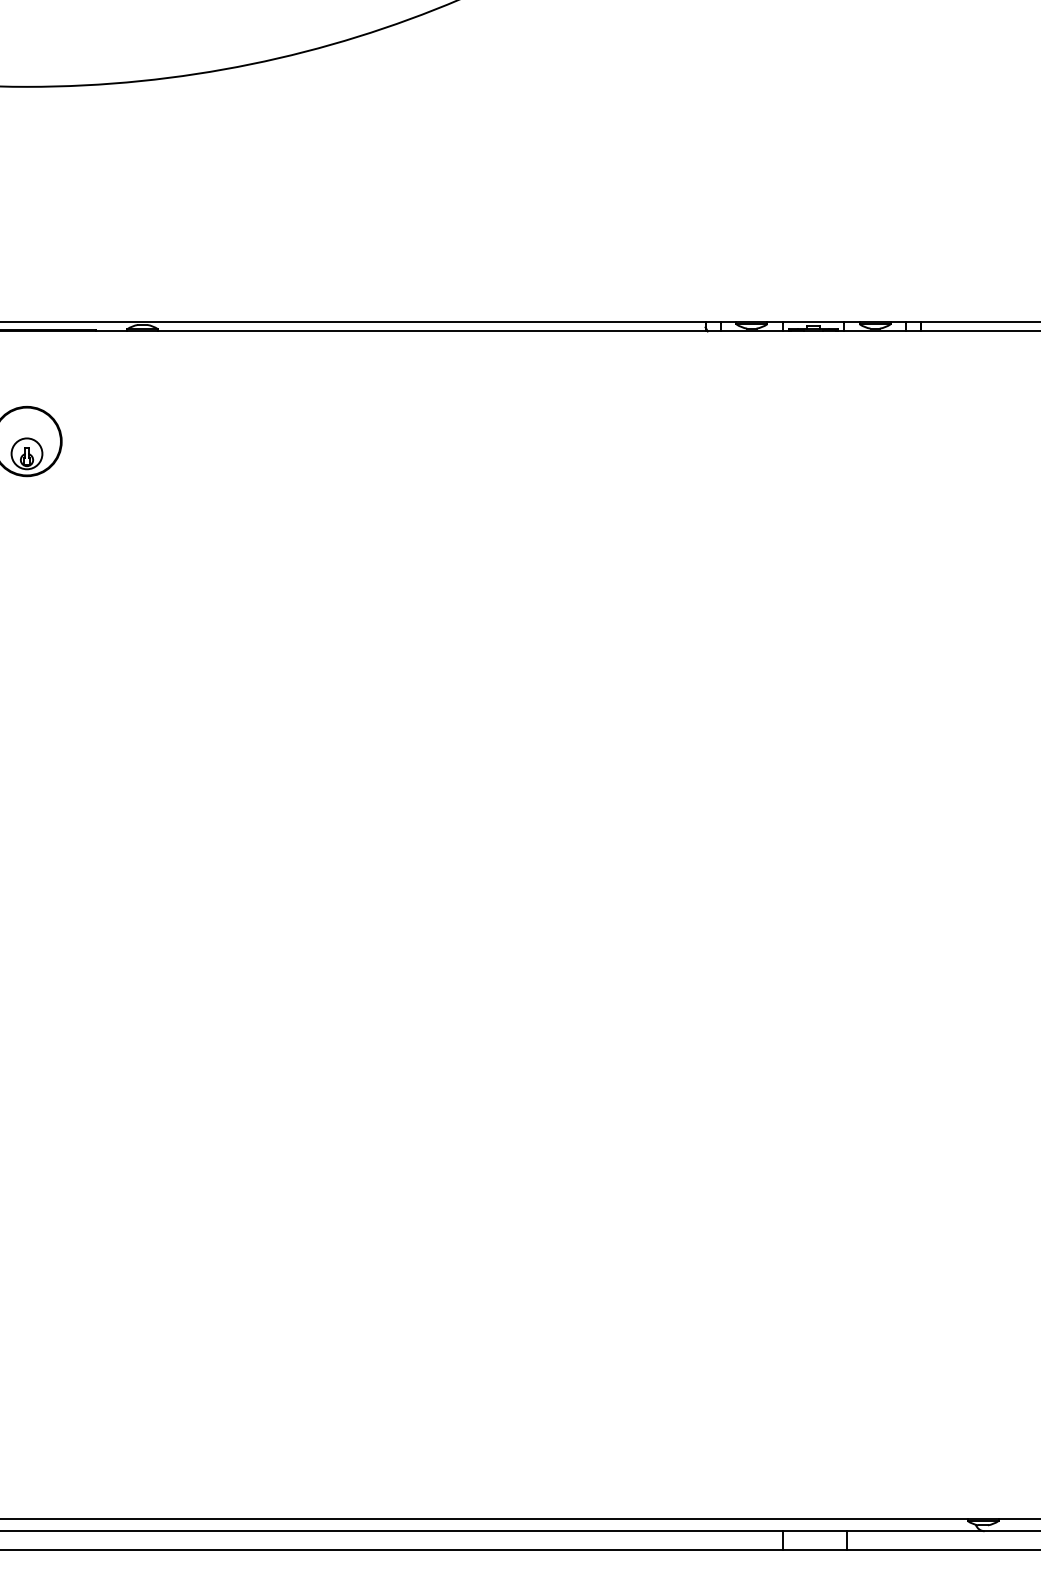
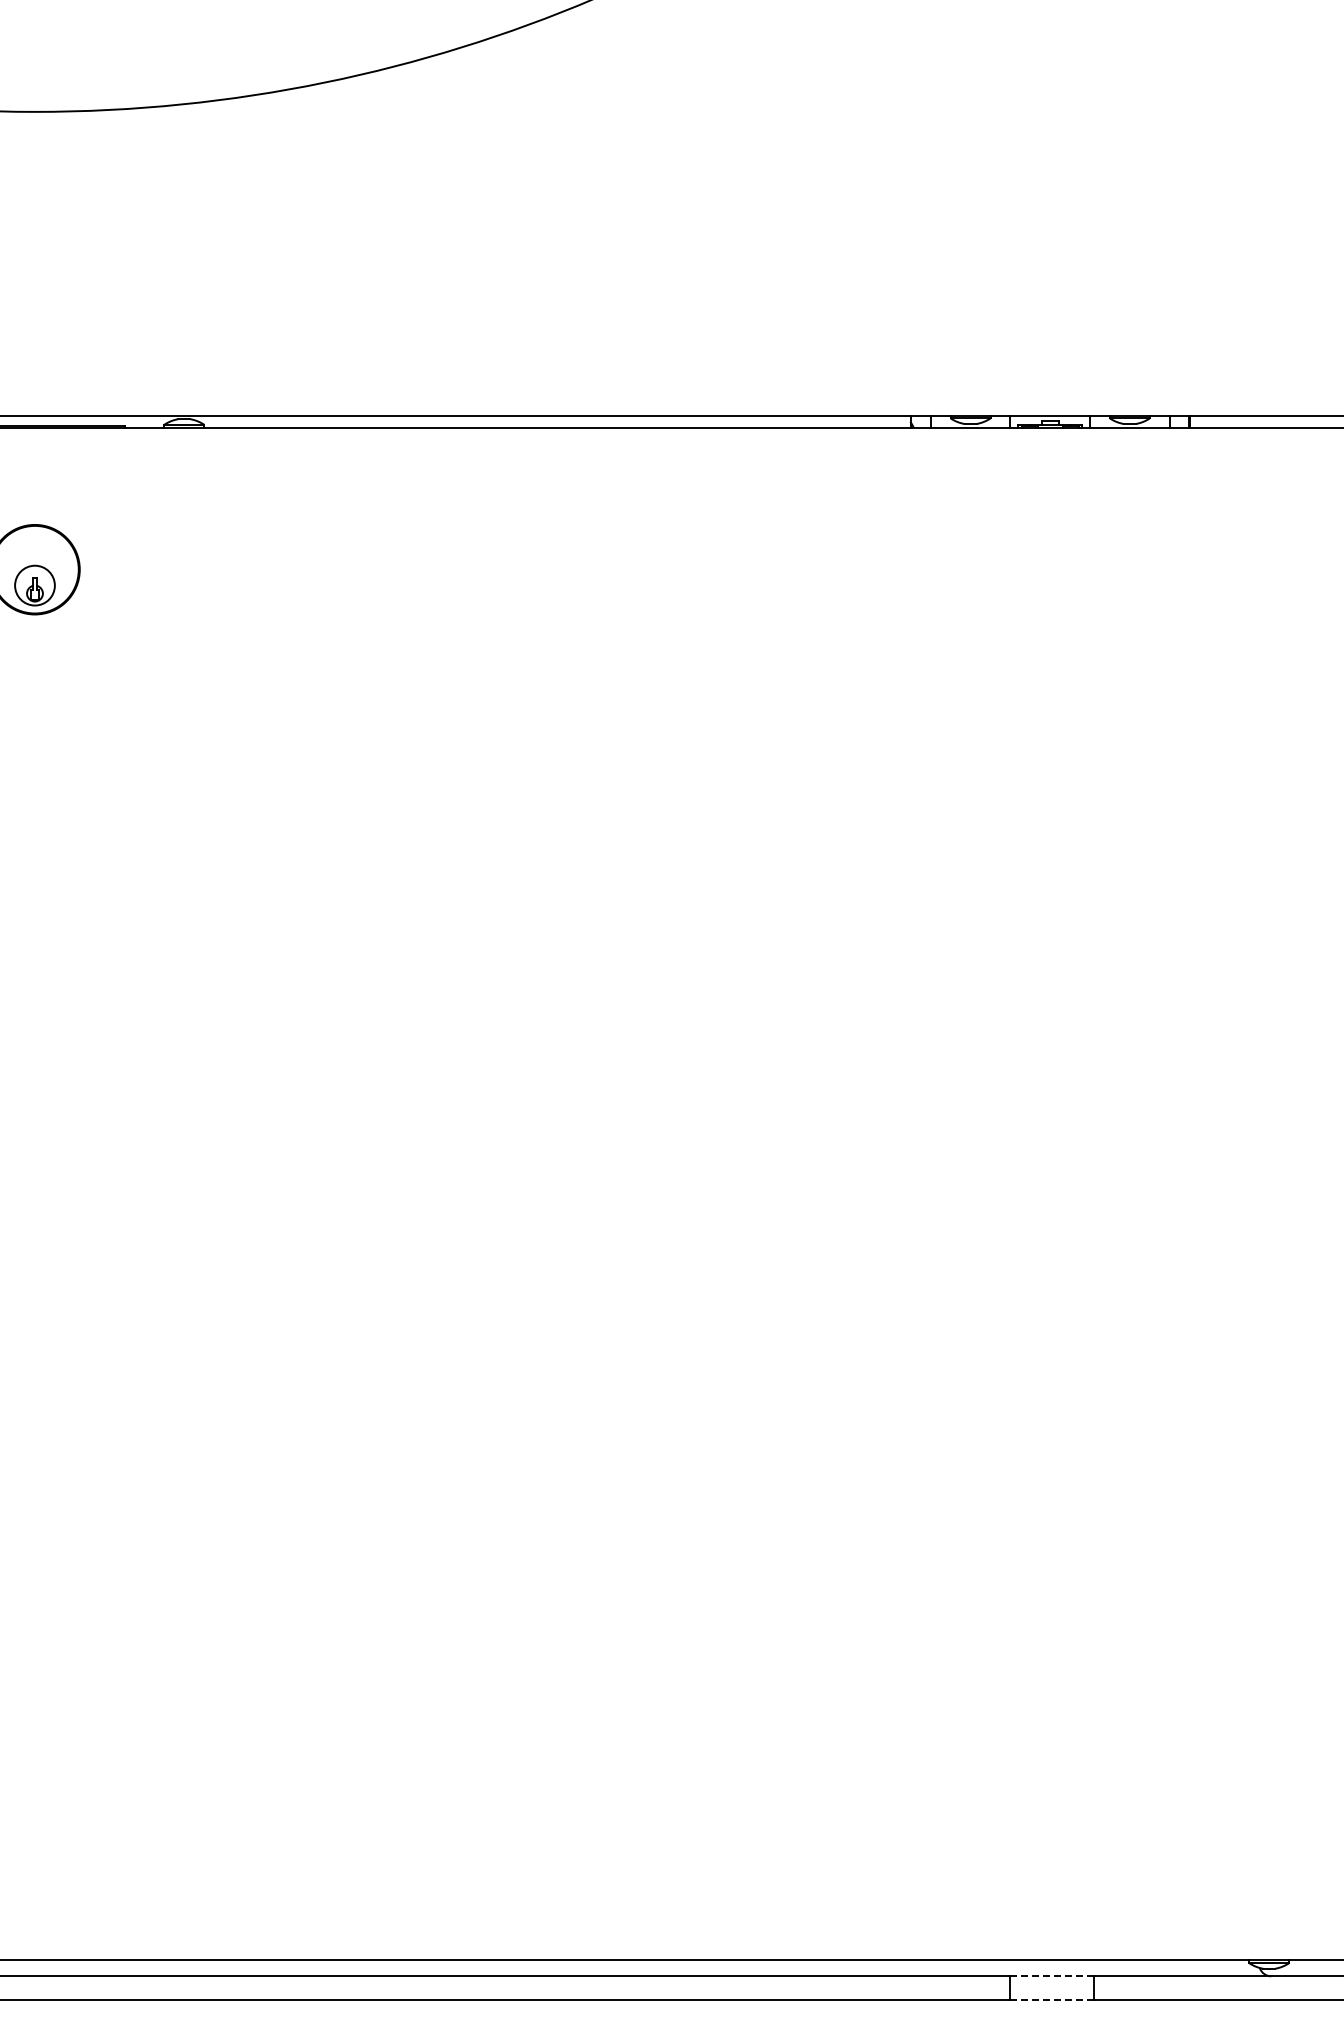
line: (815, 1531) -> (1052, 1976), solid -> dashed
line: (815, 1549) -> (1052, 2000), solid -> dashed

